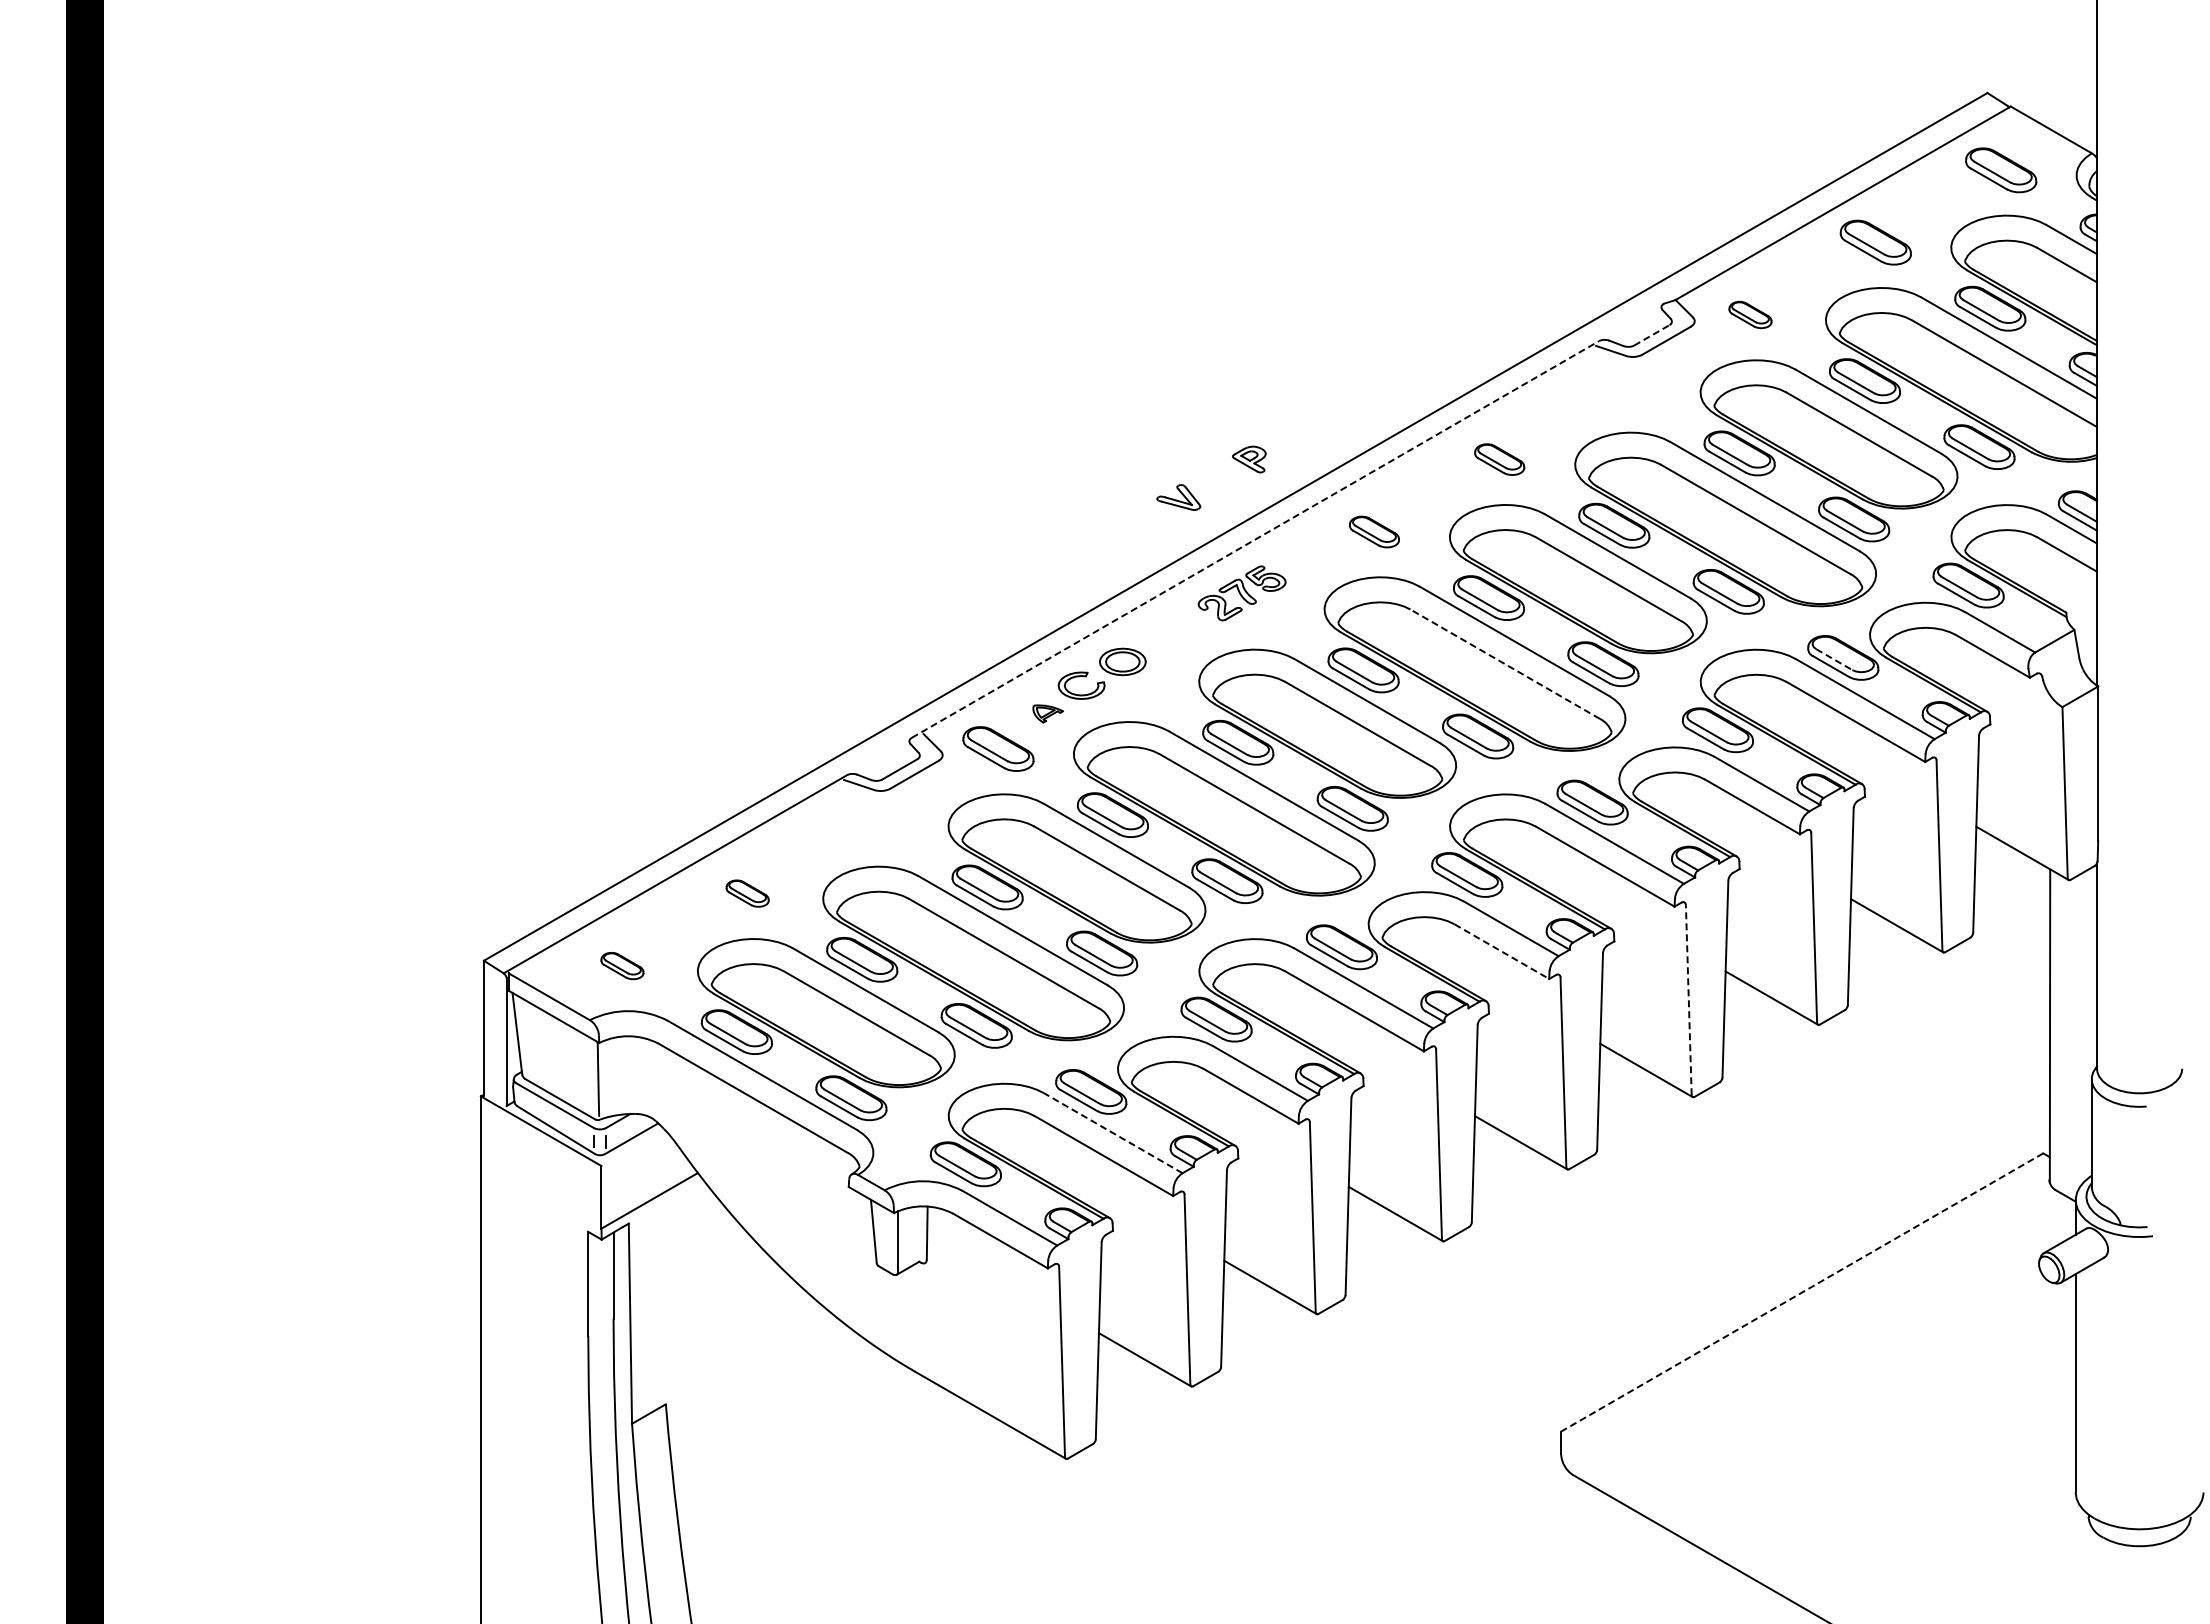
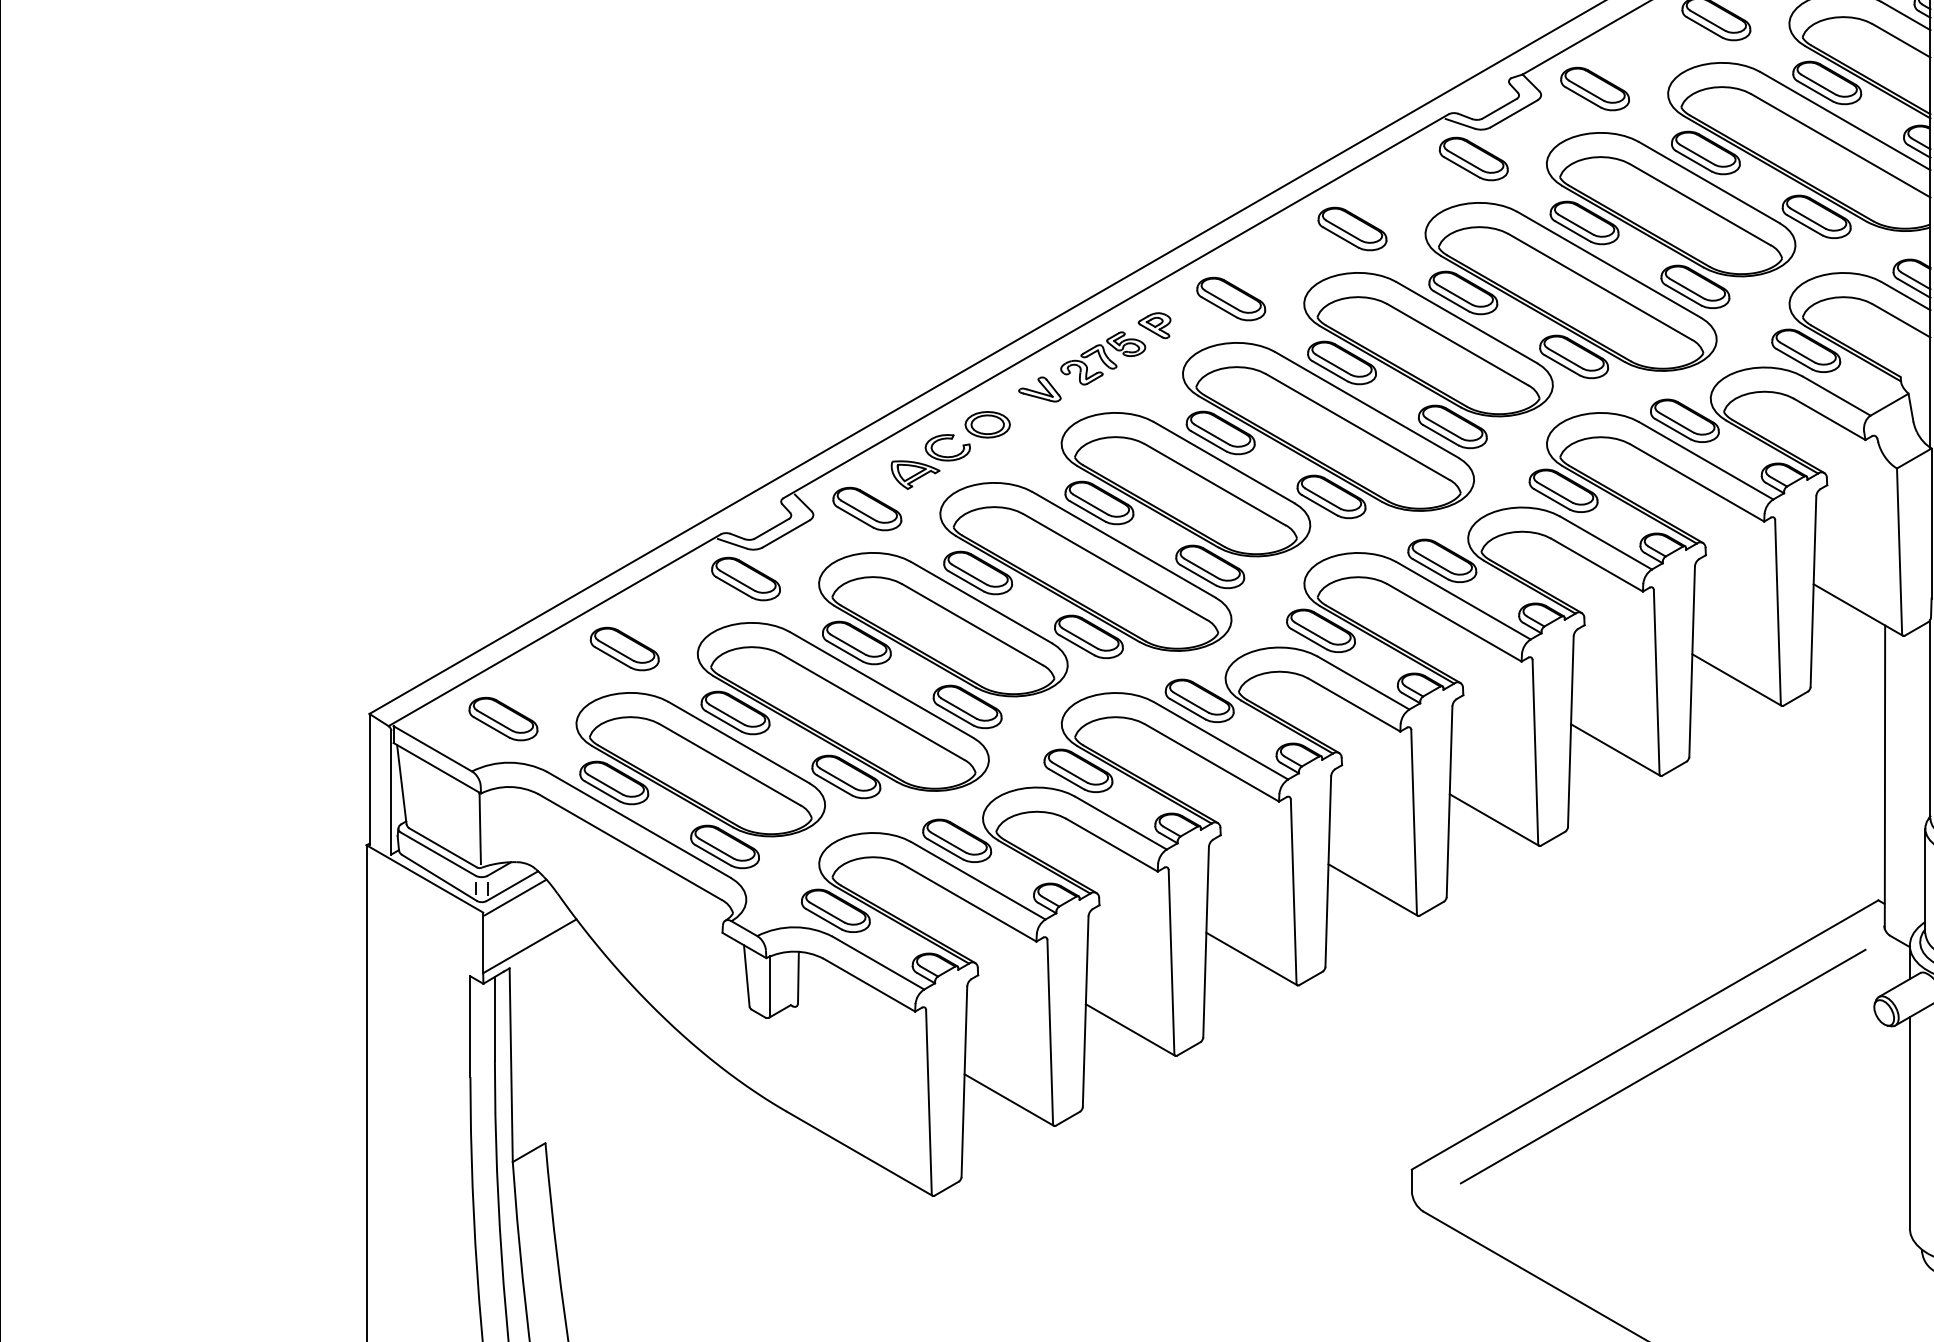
part: (1750, 314) -> (1595, 88), size x1.67
line: (1652, 335) -> (1500, 108), dashed -> solid
part: (1625, 387) -> (1474, 159), added
part: (1249, 459) -> (1154, 325), moved
part: (1499, 459) -> (1352, 228), size x1.43
part: (1178, 497) -> (1039, 389), moved
part: (1374, 531) -> (1231, 298), size x1.43
line: (1255, 539) -> (1116, 306), dashed -> solid
line: (1834, 659) -> (1676, 422), dashed -> solid
line: (1504, 663) -> (1357, 426), dashed -> solid
part: (1047, 713) -> (914, 474), size x1.67
part: (873, 821) -> (746, 579), added
part: (747, 893) -> (624, 648), size x1.67
line: (1501, 951) -> (1354, 704), dashed -> solid
part: (622, 965) -> (503, 718), size x1.67
line: (1688, 999) -> (1535, 751), dashed -> solid
line: (1112, 1132) -> (977, 880), dashed -> solid
line: (634, 1150) -> (515, 897), added
line: (1801, 1292) -> (1644, 1034), dashed -> solid
line: (1820, 1324) -> (1662, 1065), added

